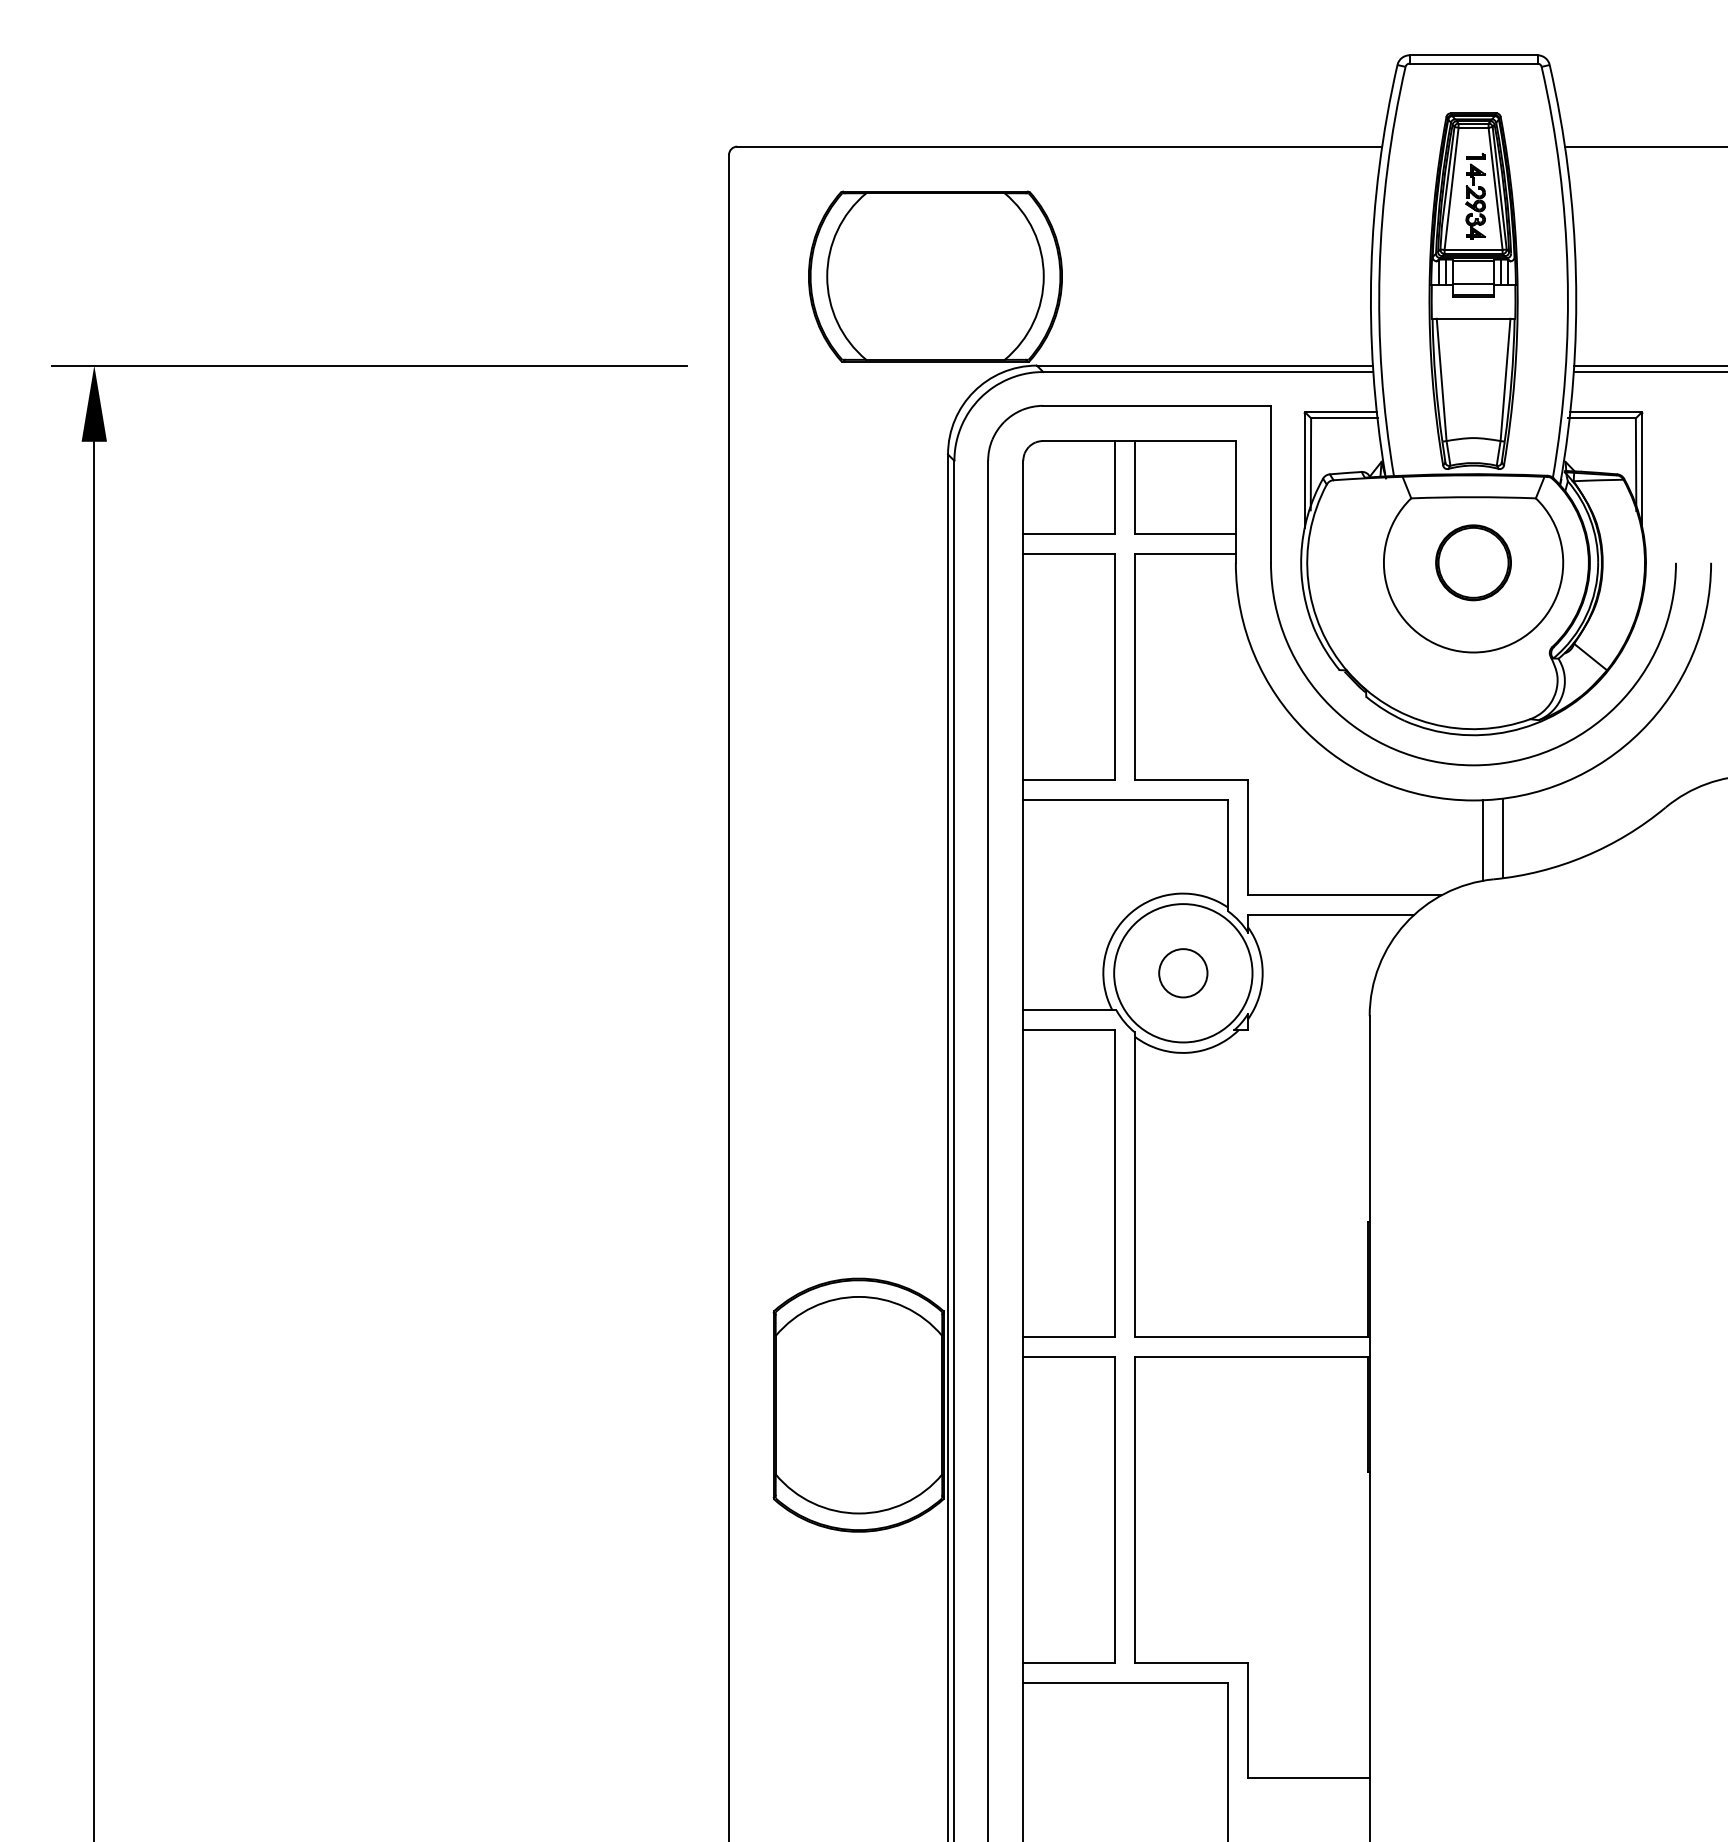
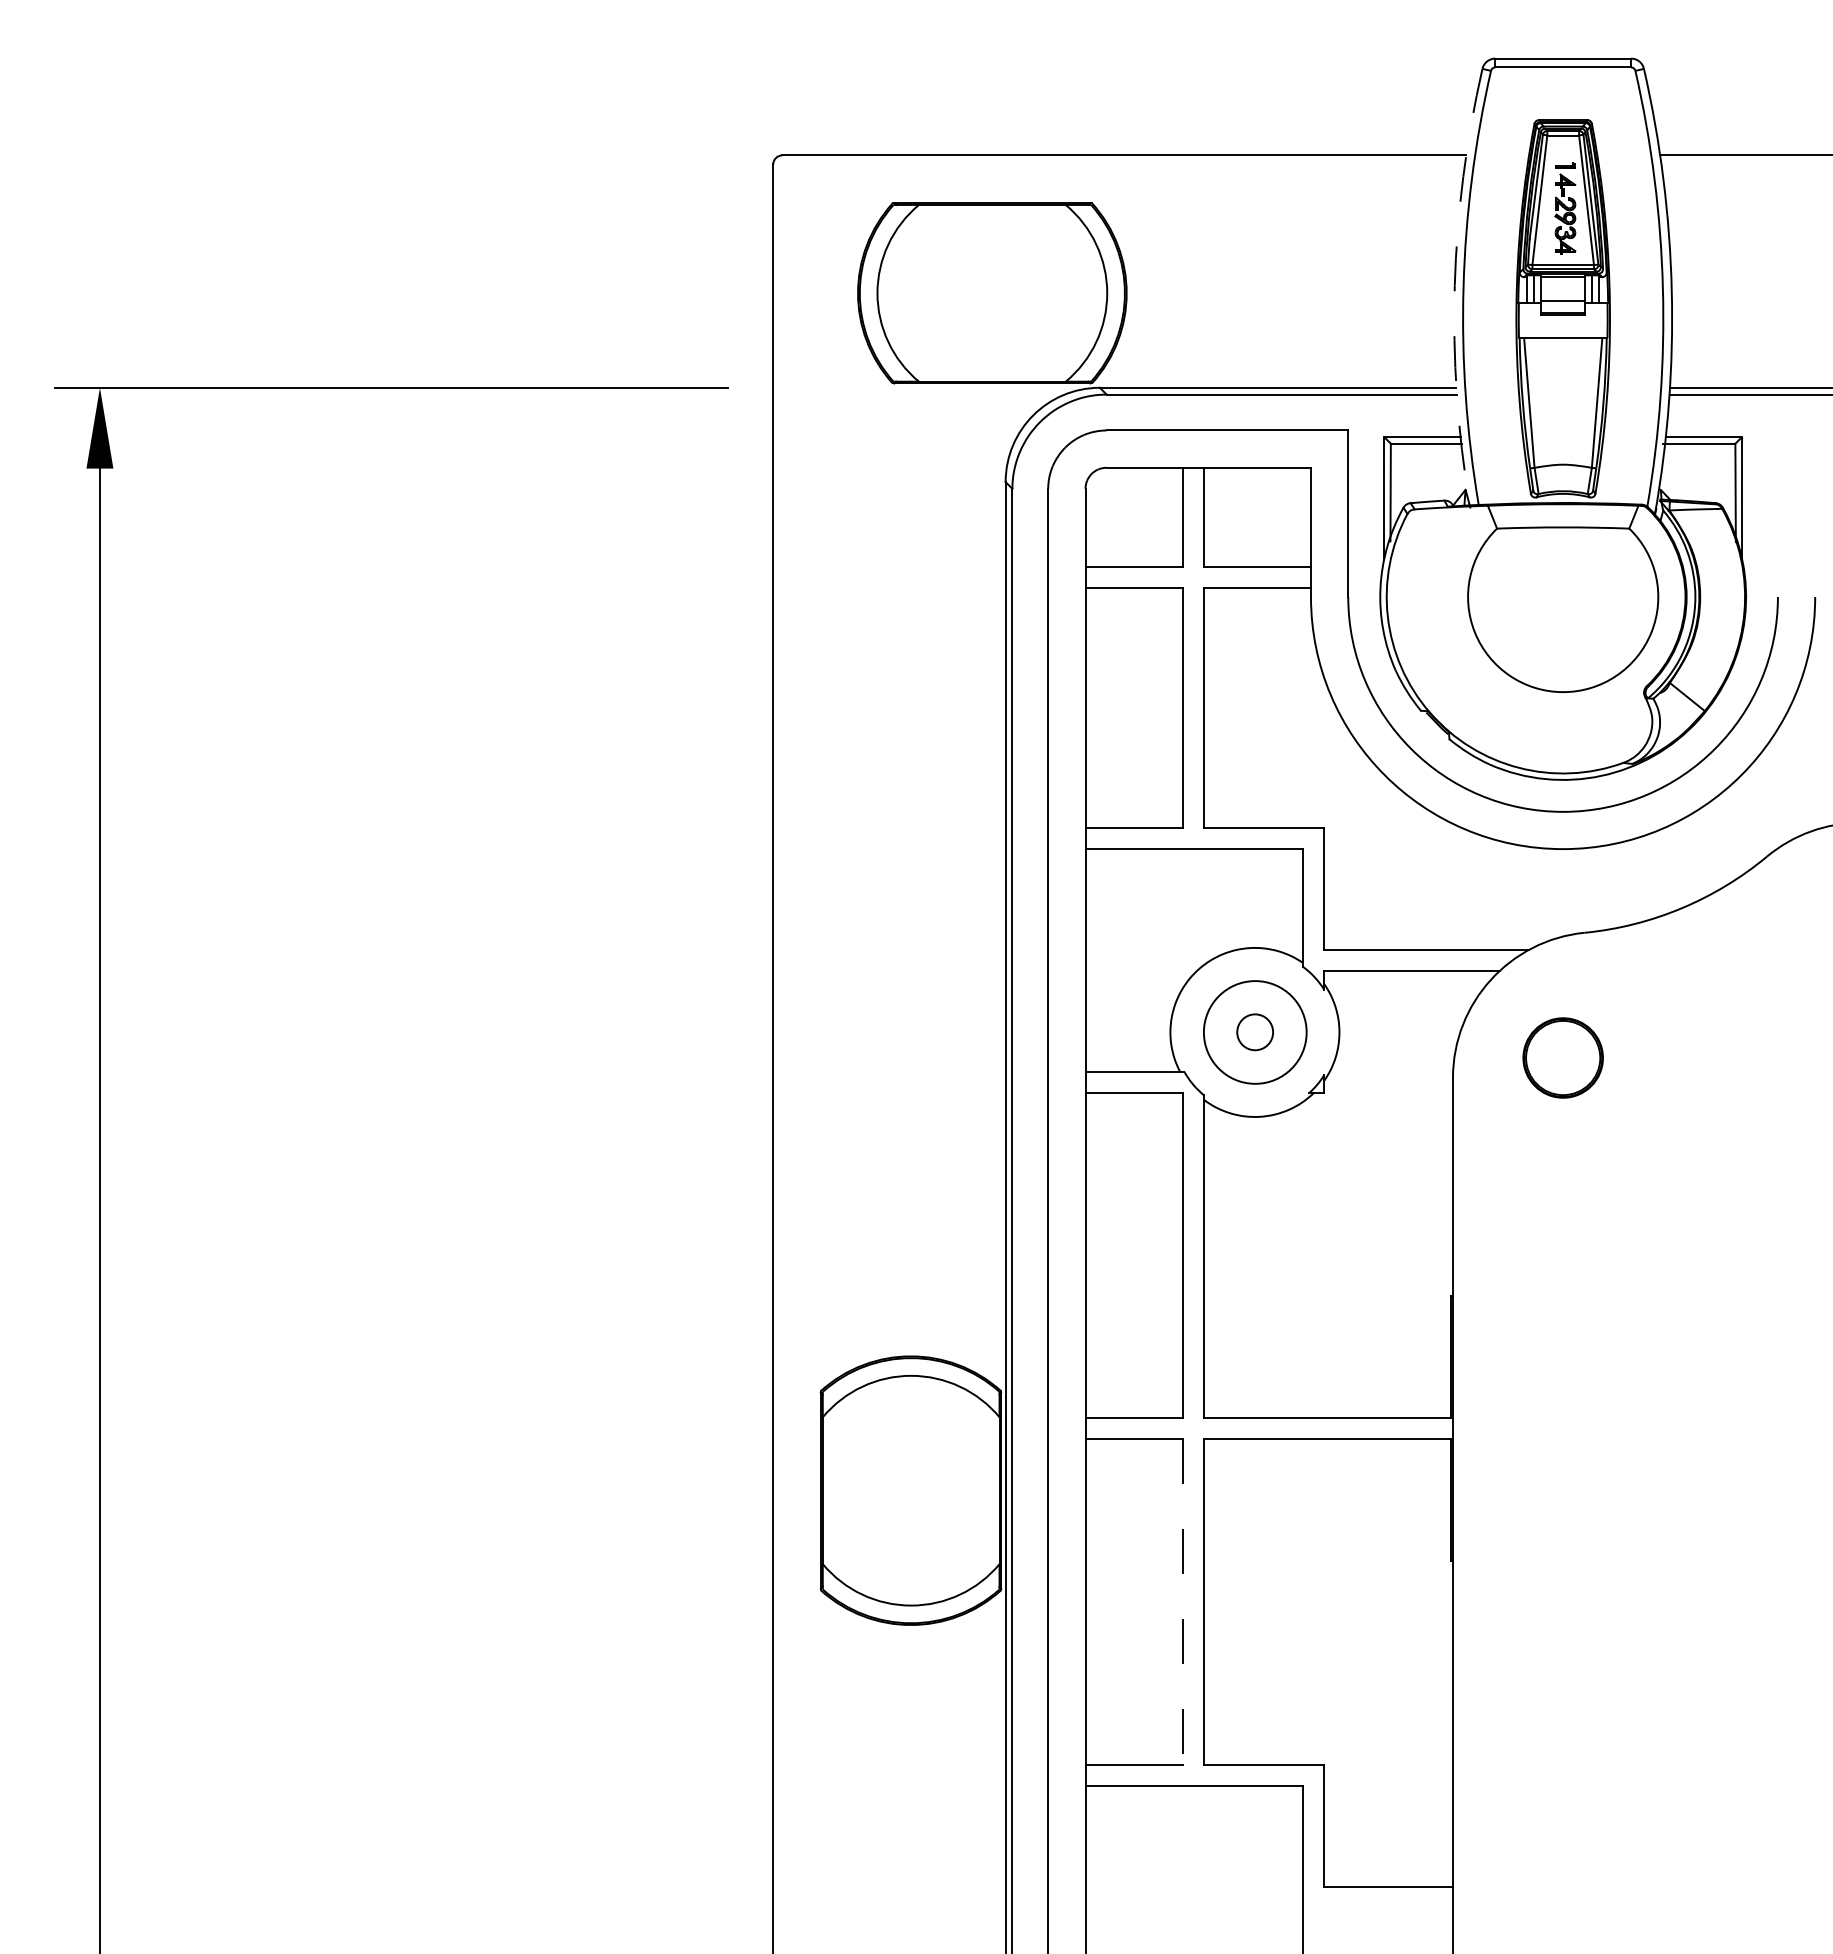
arc: (1371, 269) -> (1454, 285), solid -> dashed
part: (1472, 562) -> (1562, 1057), moved
line: (1502, 838) -> (1593, 889), removed
line: (1482, 840) -> (1572, 891), removed
circle: (1182, 972) -> (1254, 1031), size x0.7
circle: (1182, 973) -> (1254, 1032), size x0.7
line: (1114, 1509) -> (1182, 1601), solid -> dashed

